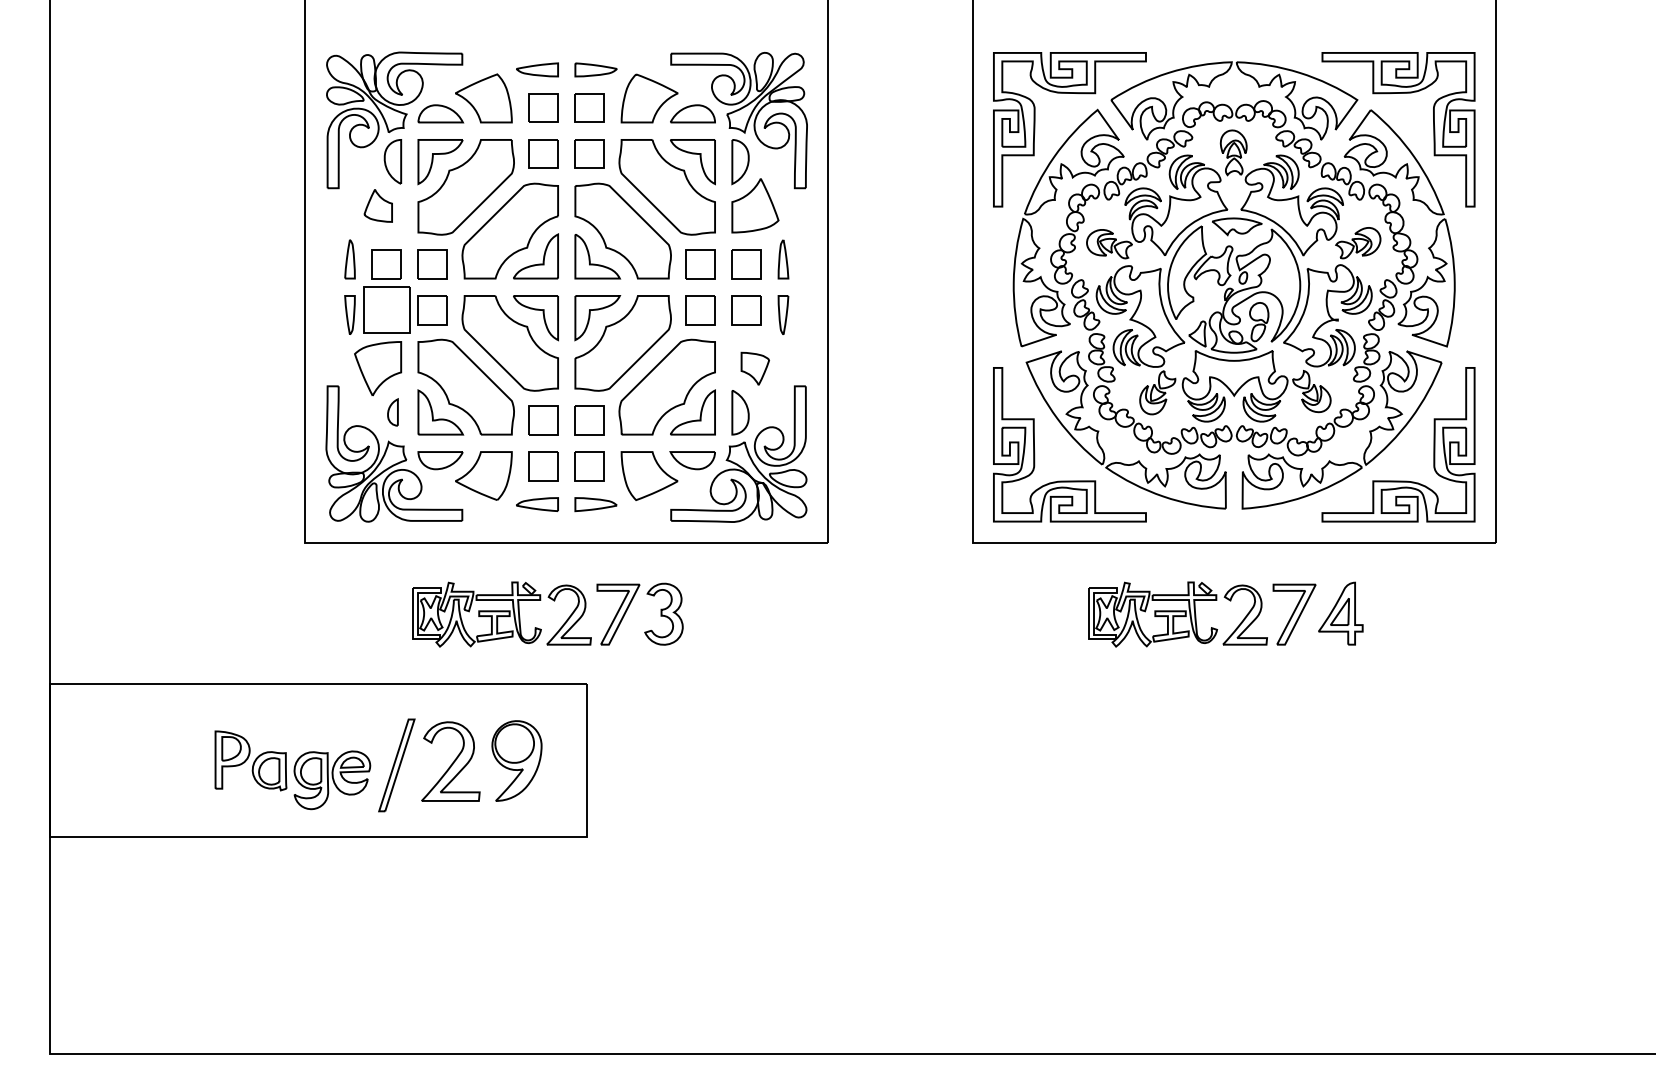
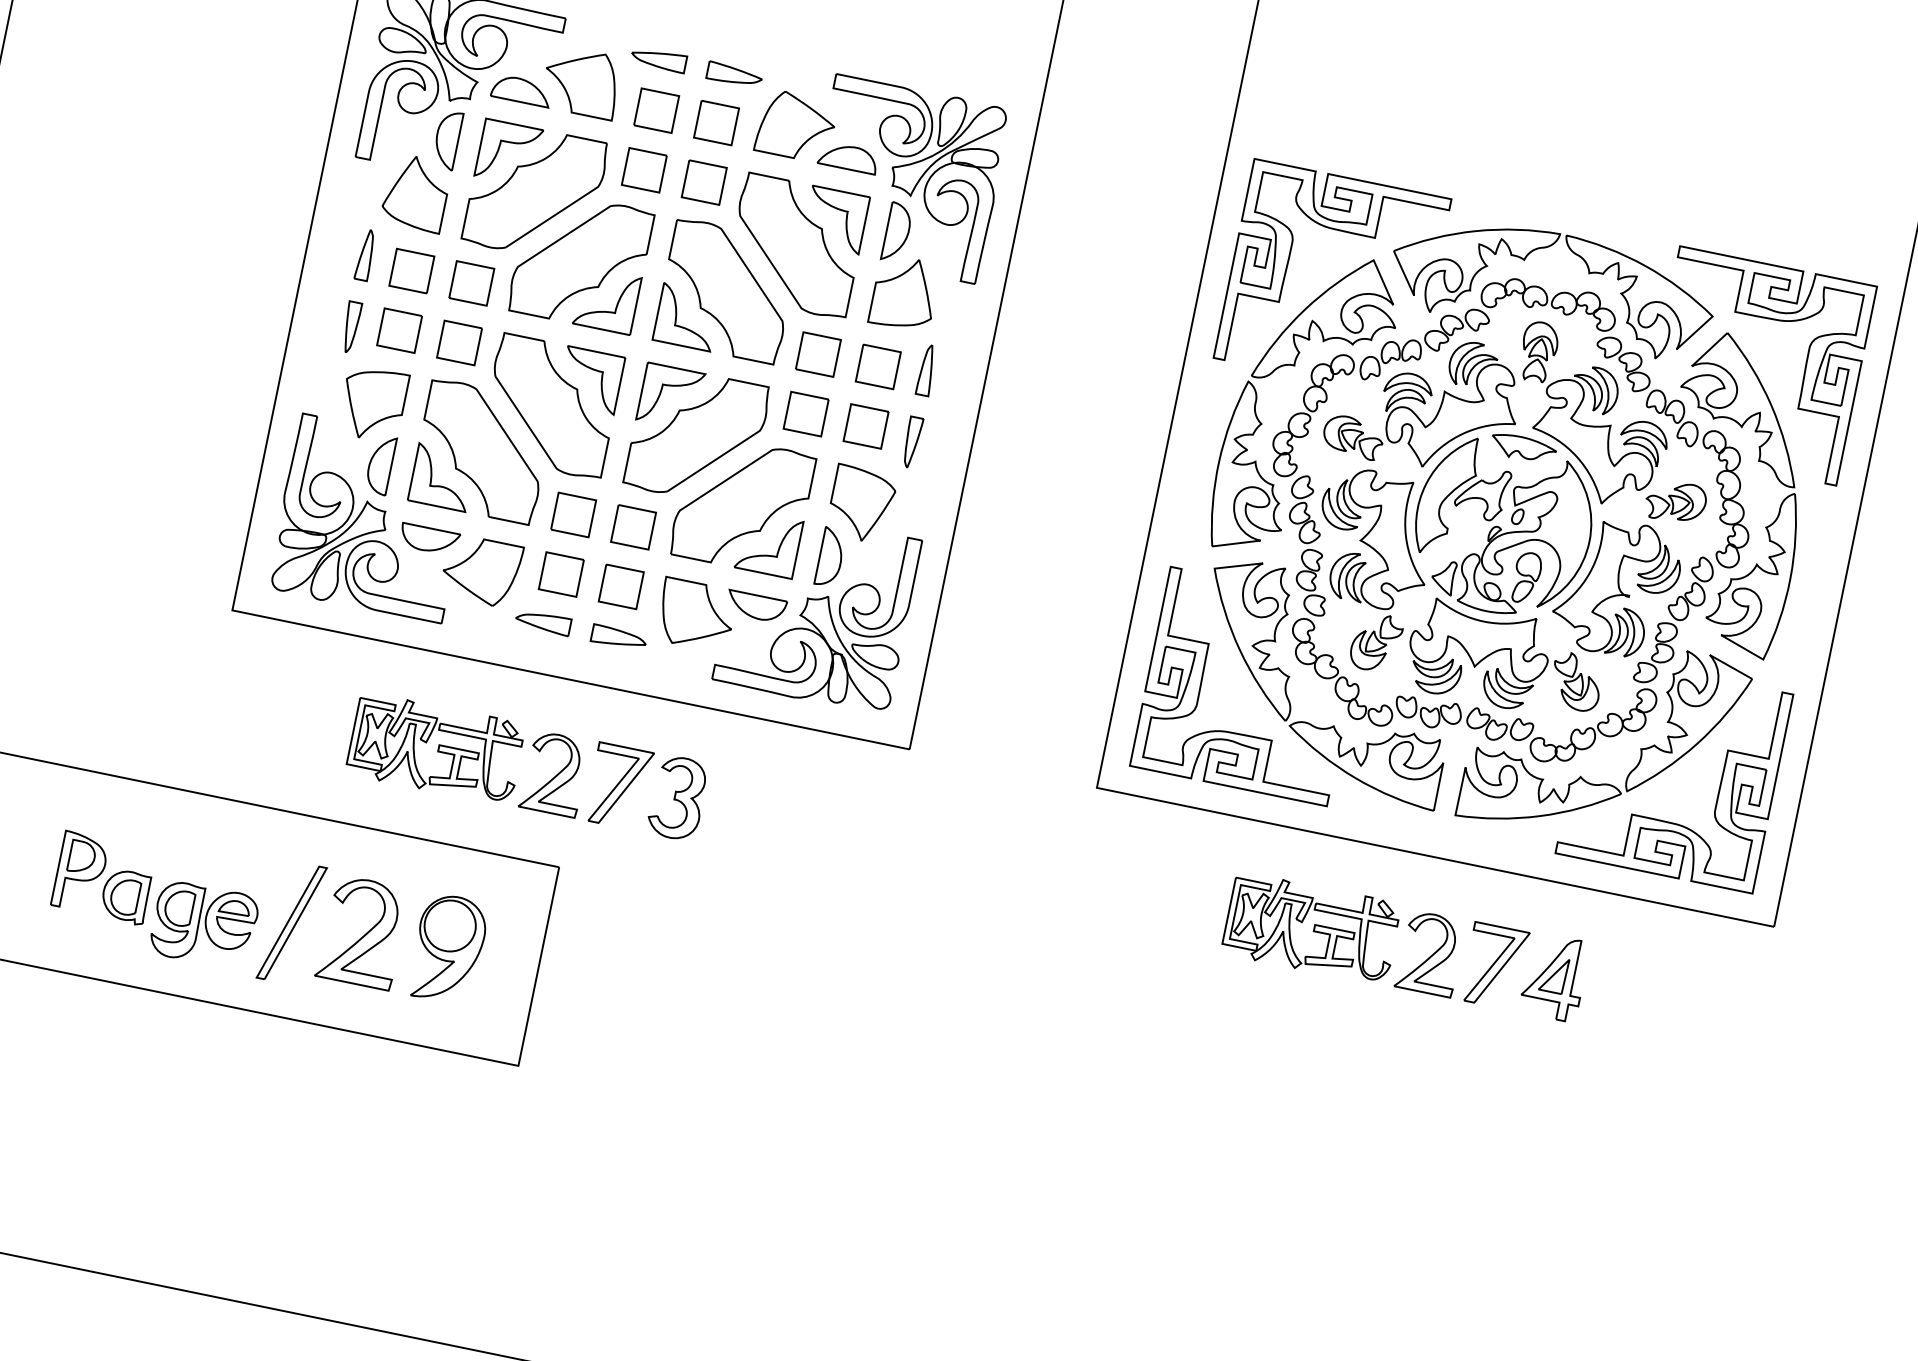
part: (378, 205) -> (416, 192), size x1.67
part: (386, 310) -> (399, 330), size x0.62
part: (755, 368) -> (861, 504), size x1.67
part: (392, 412) -> (379, 464), size x1.67

